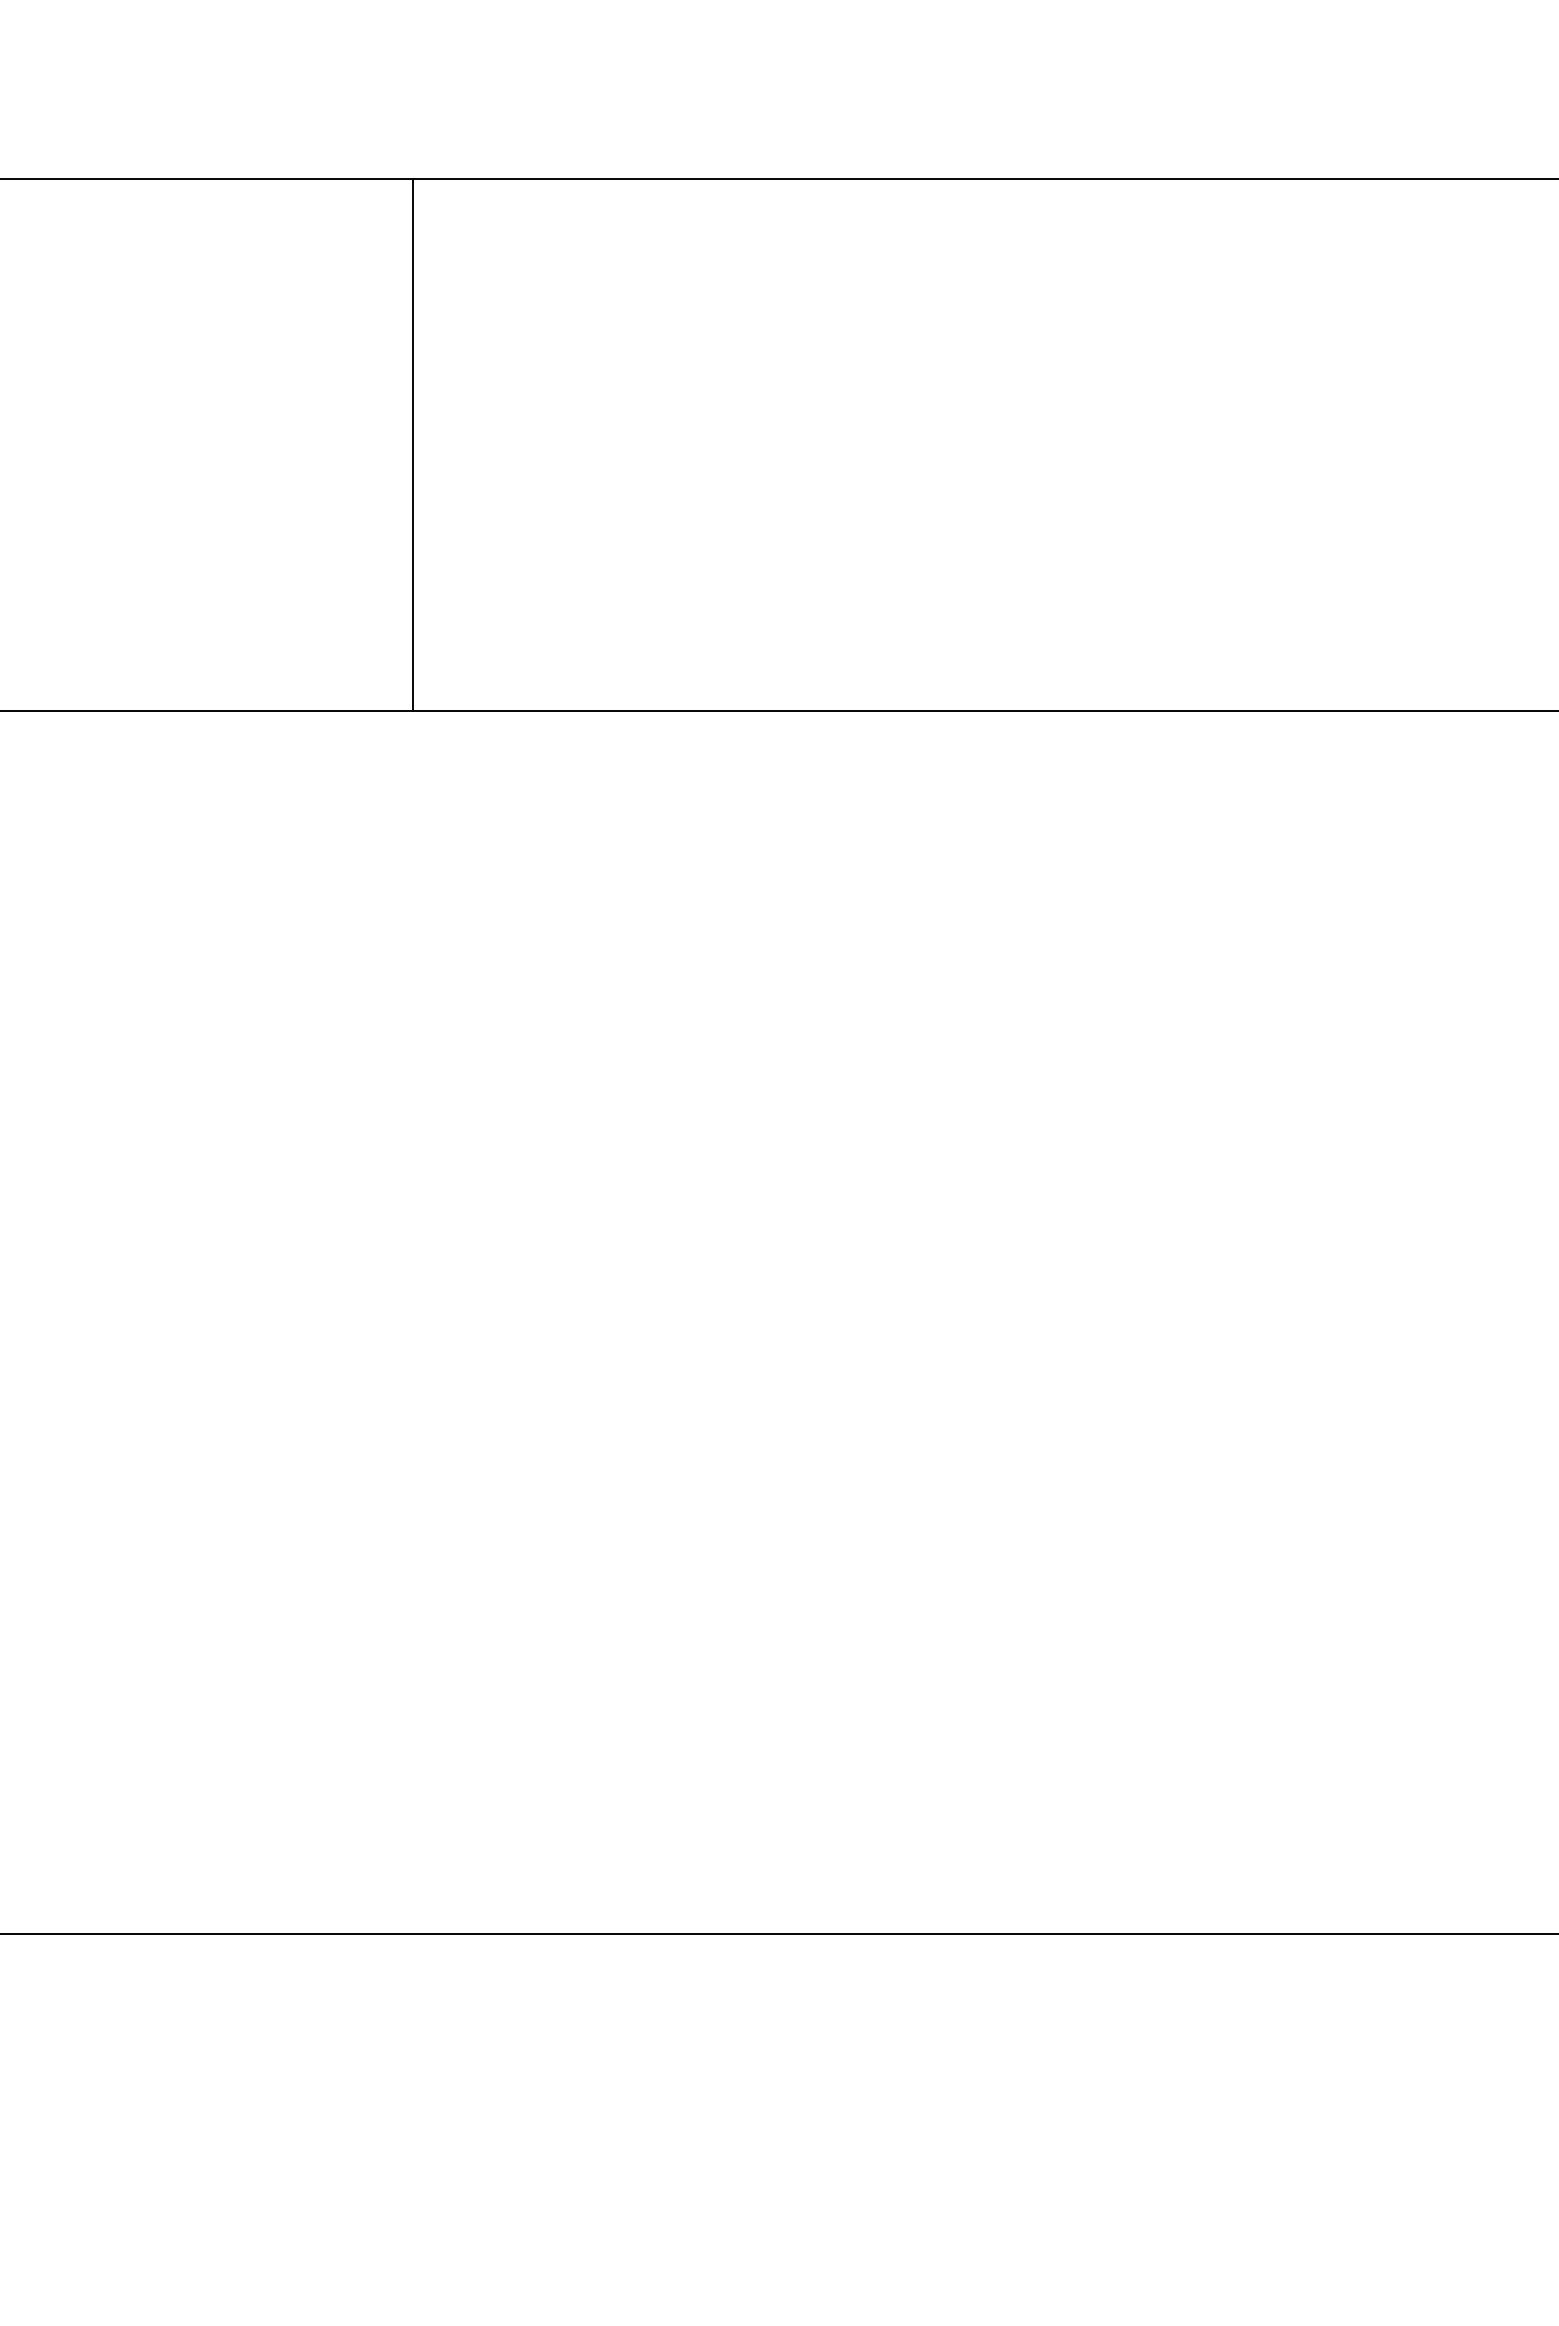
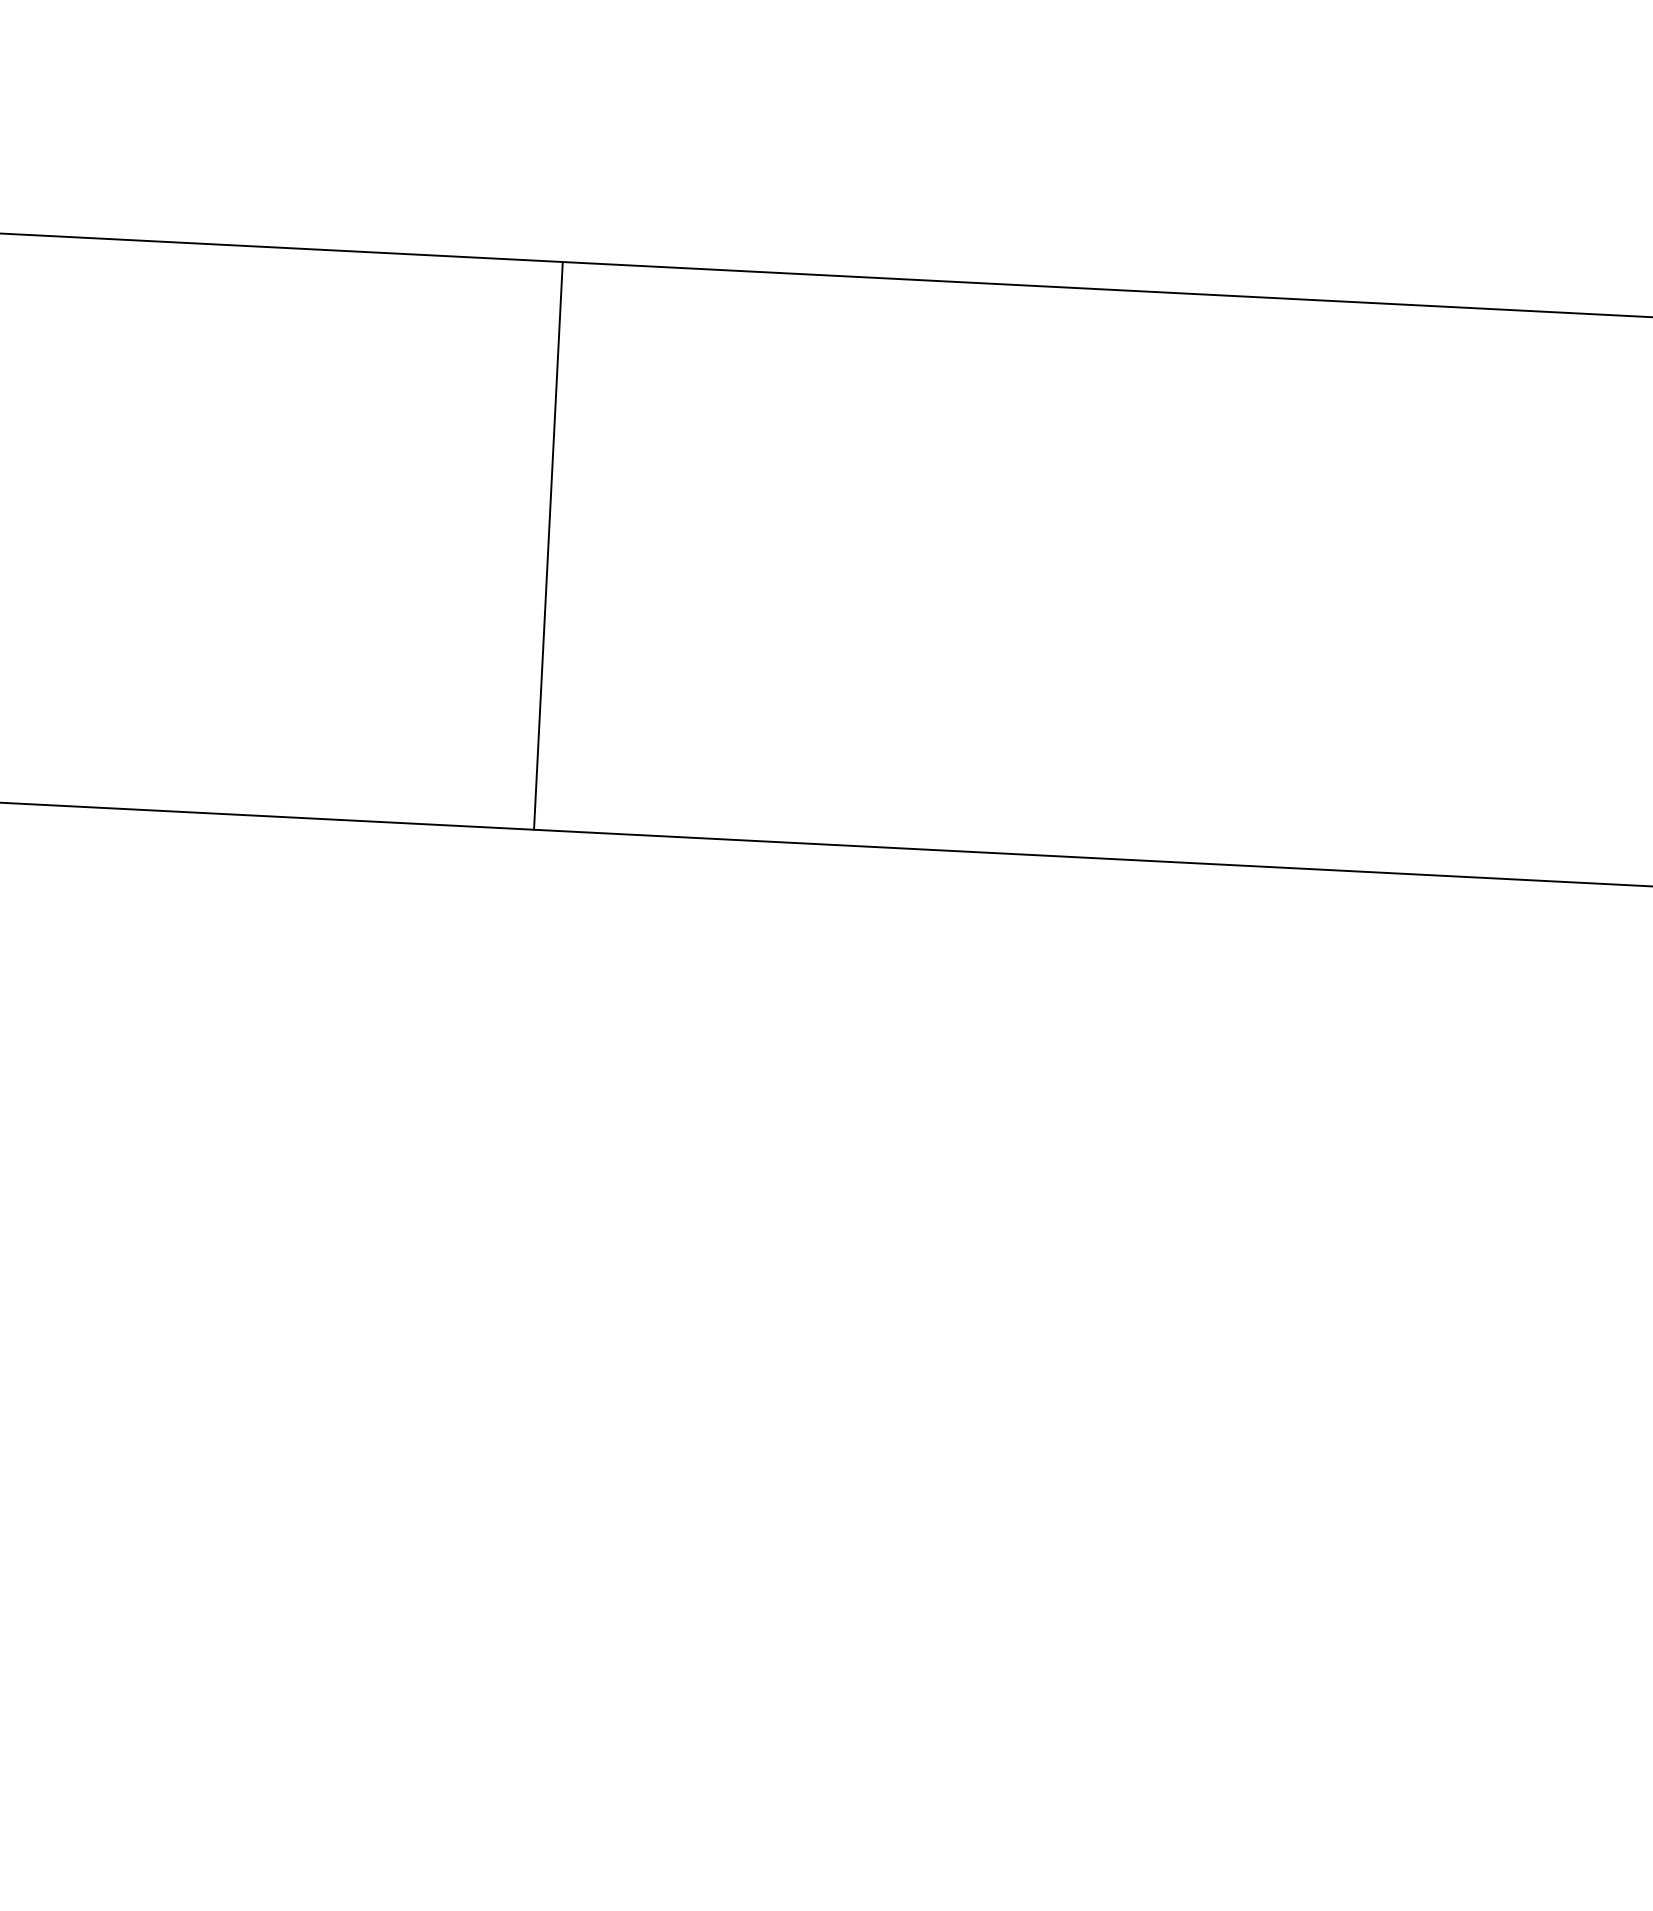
line: (412, 444) -> (548, 545), moved

